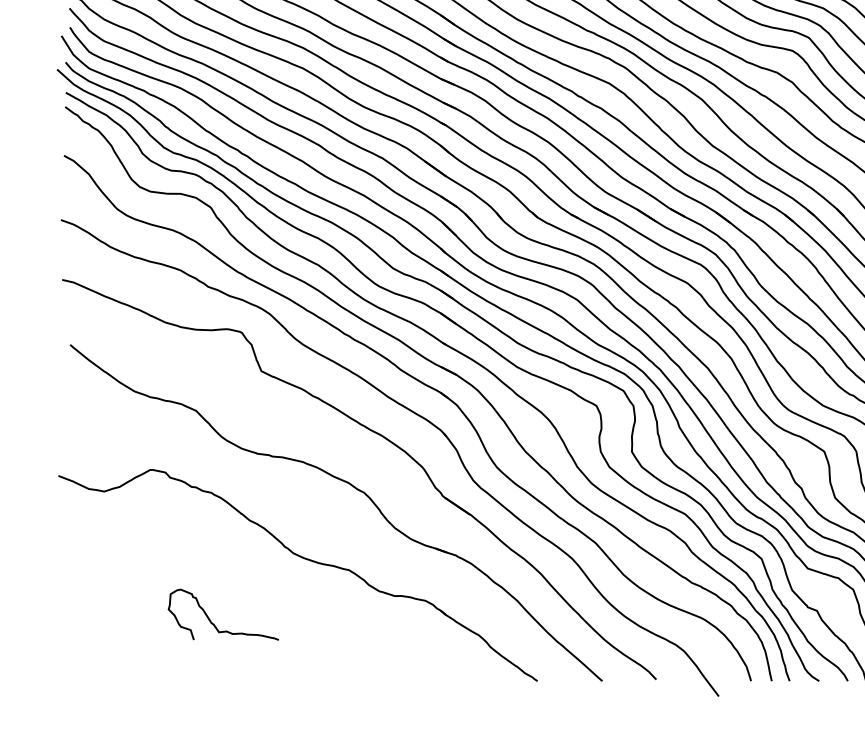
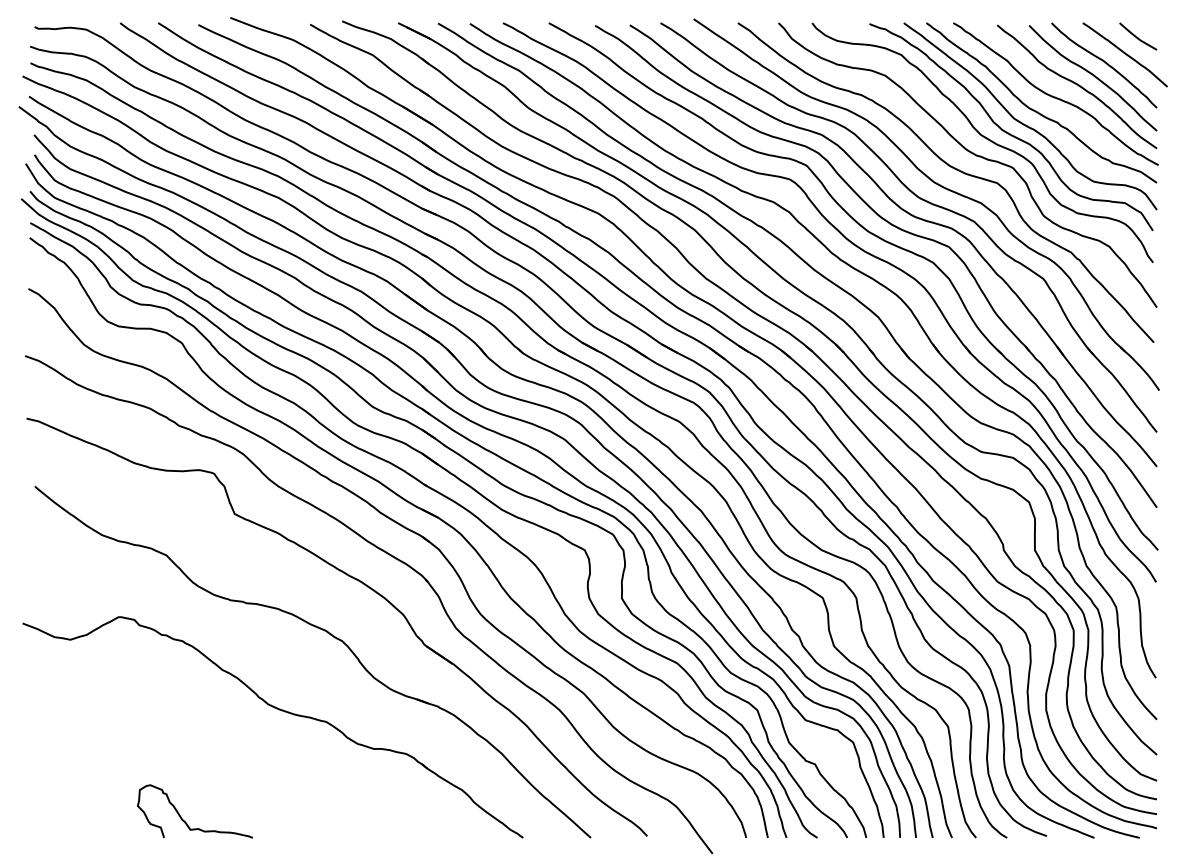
curve: (214, 624) -> (185, 821), moved

